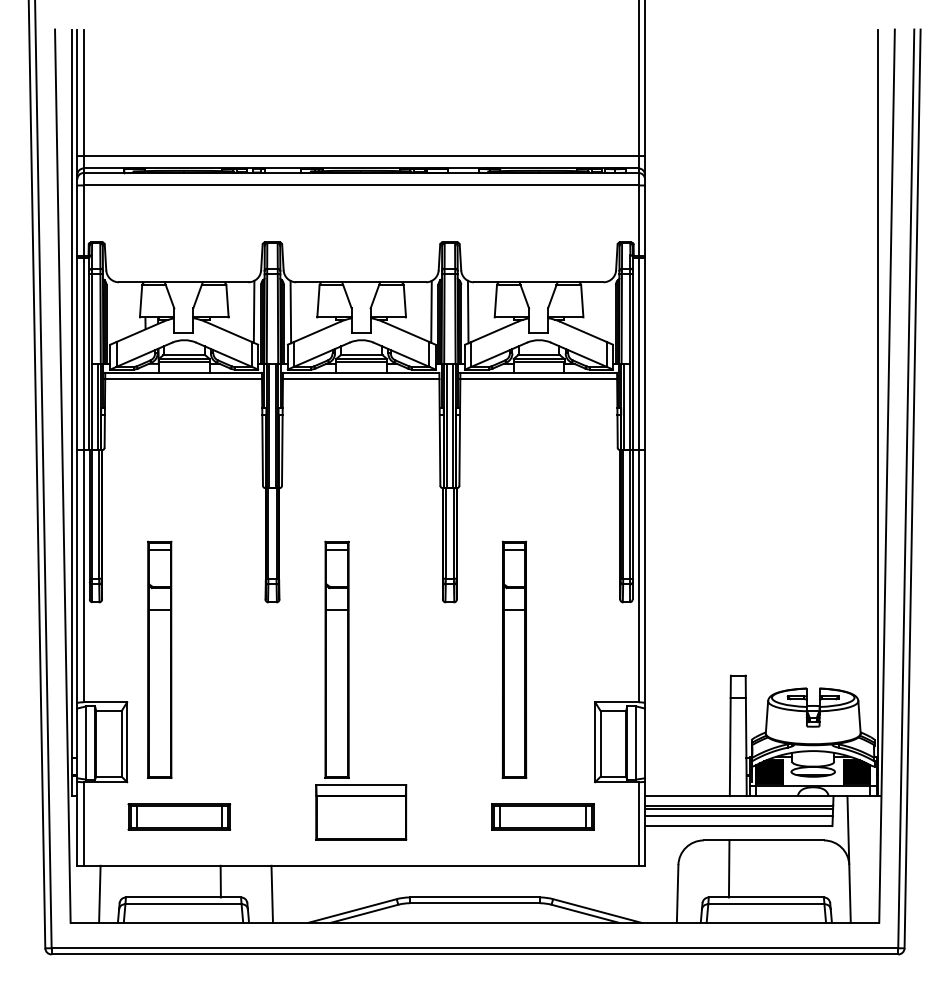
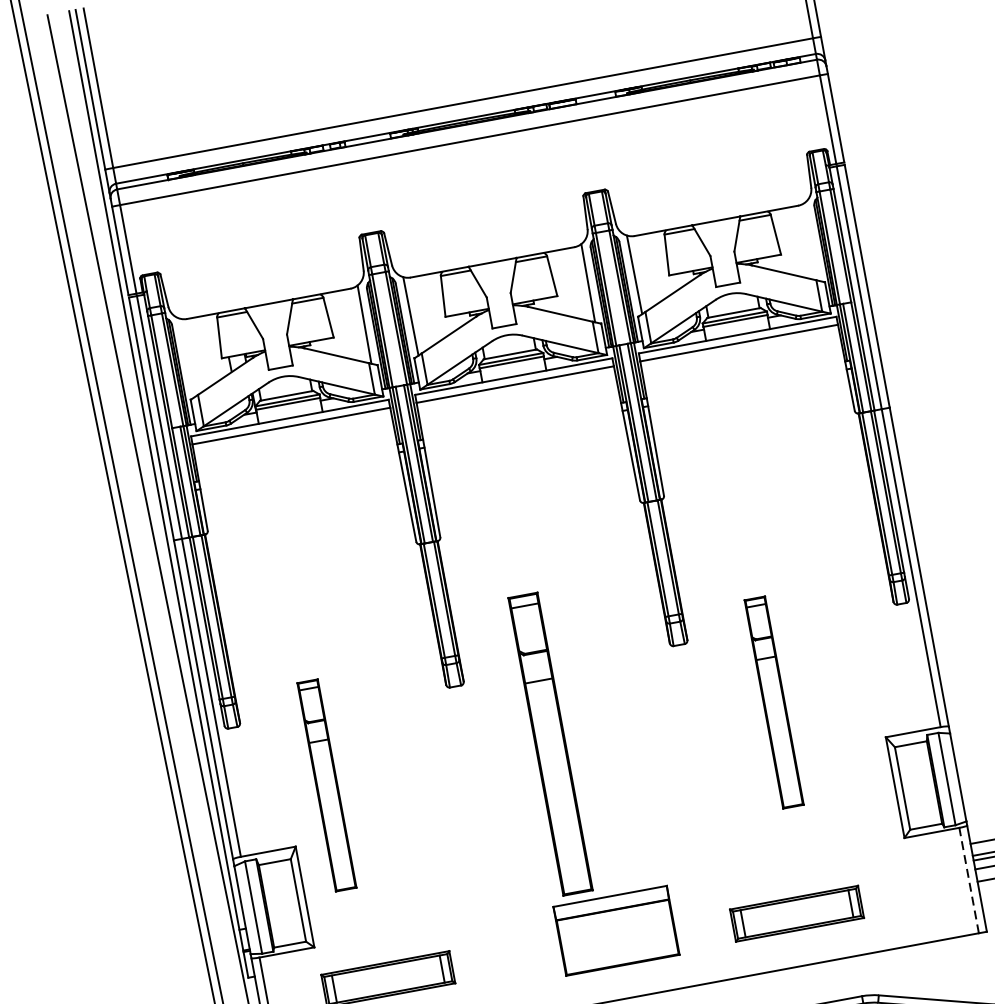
part: (159, 659) -> (326, 785), size x0.7
part: (514, 659) -> (774, 702), size x0.7
part: (542, 816) -> (796, 913), moved
line: (638, 823) -> (968, 879), solid -> dashed

